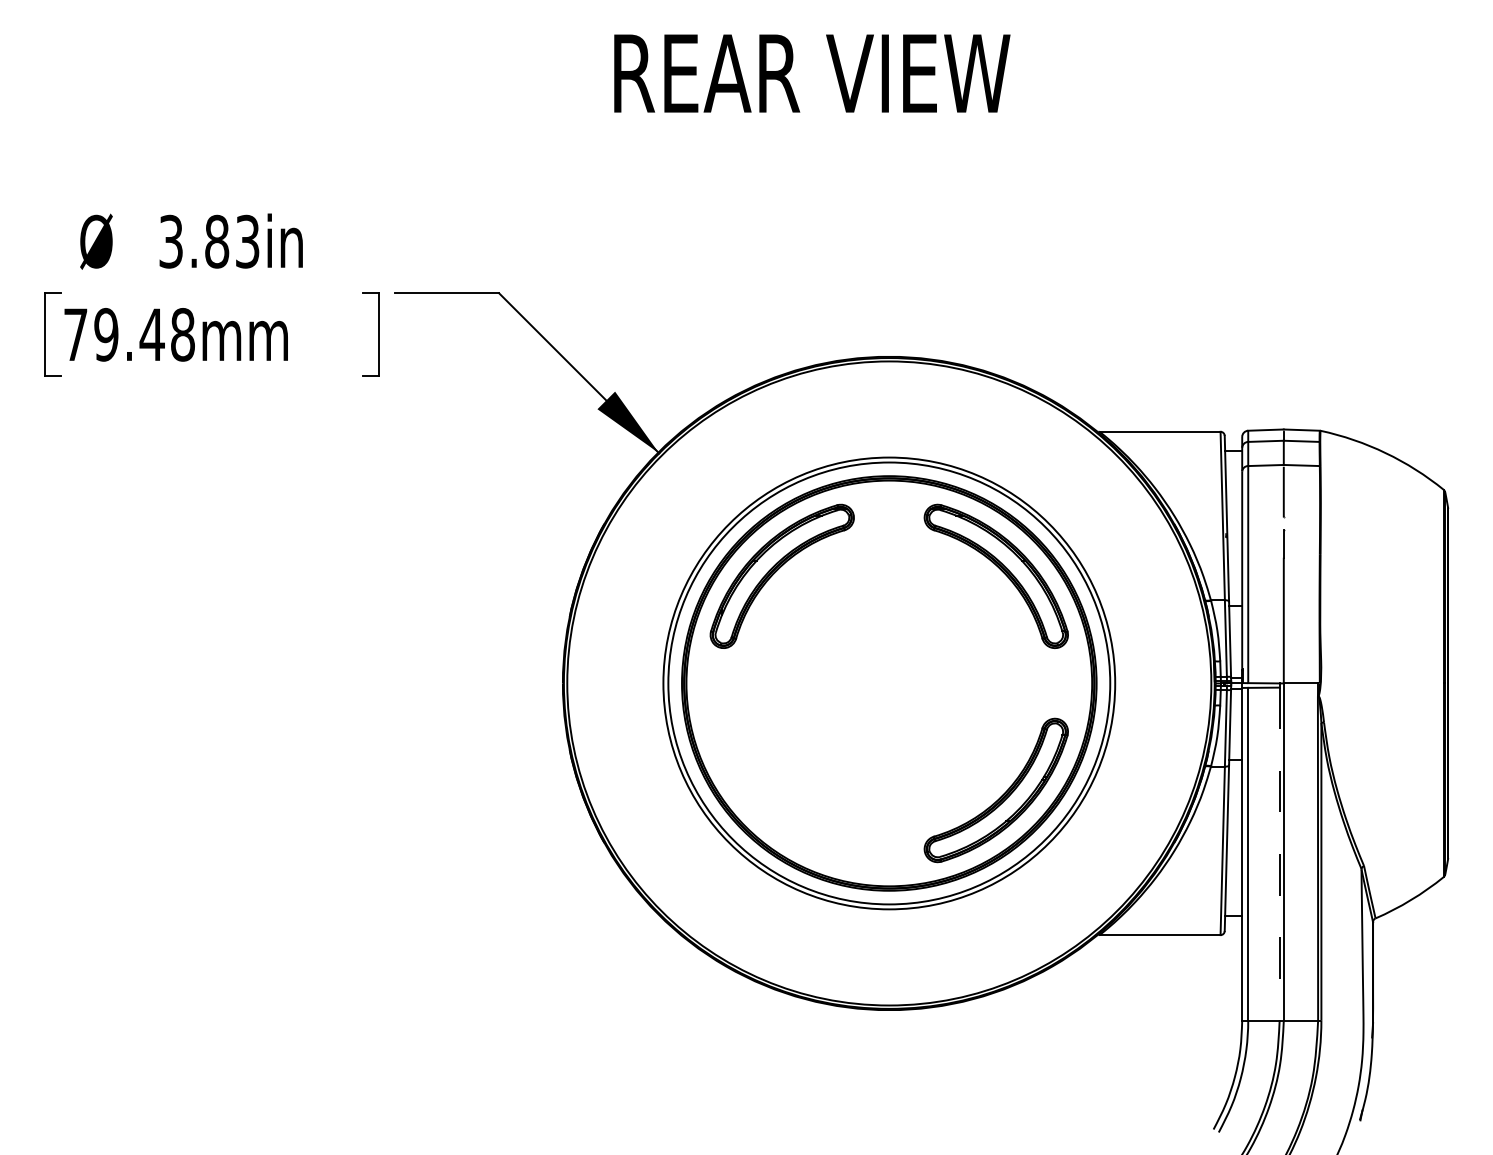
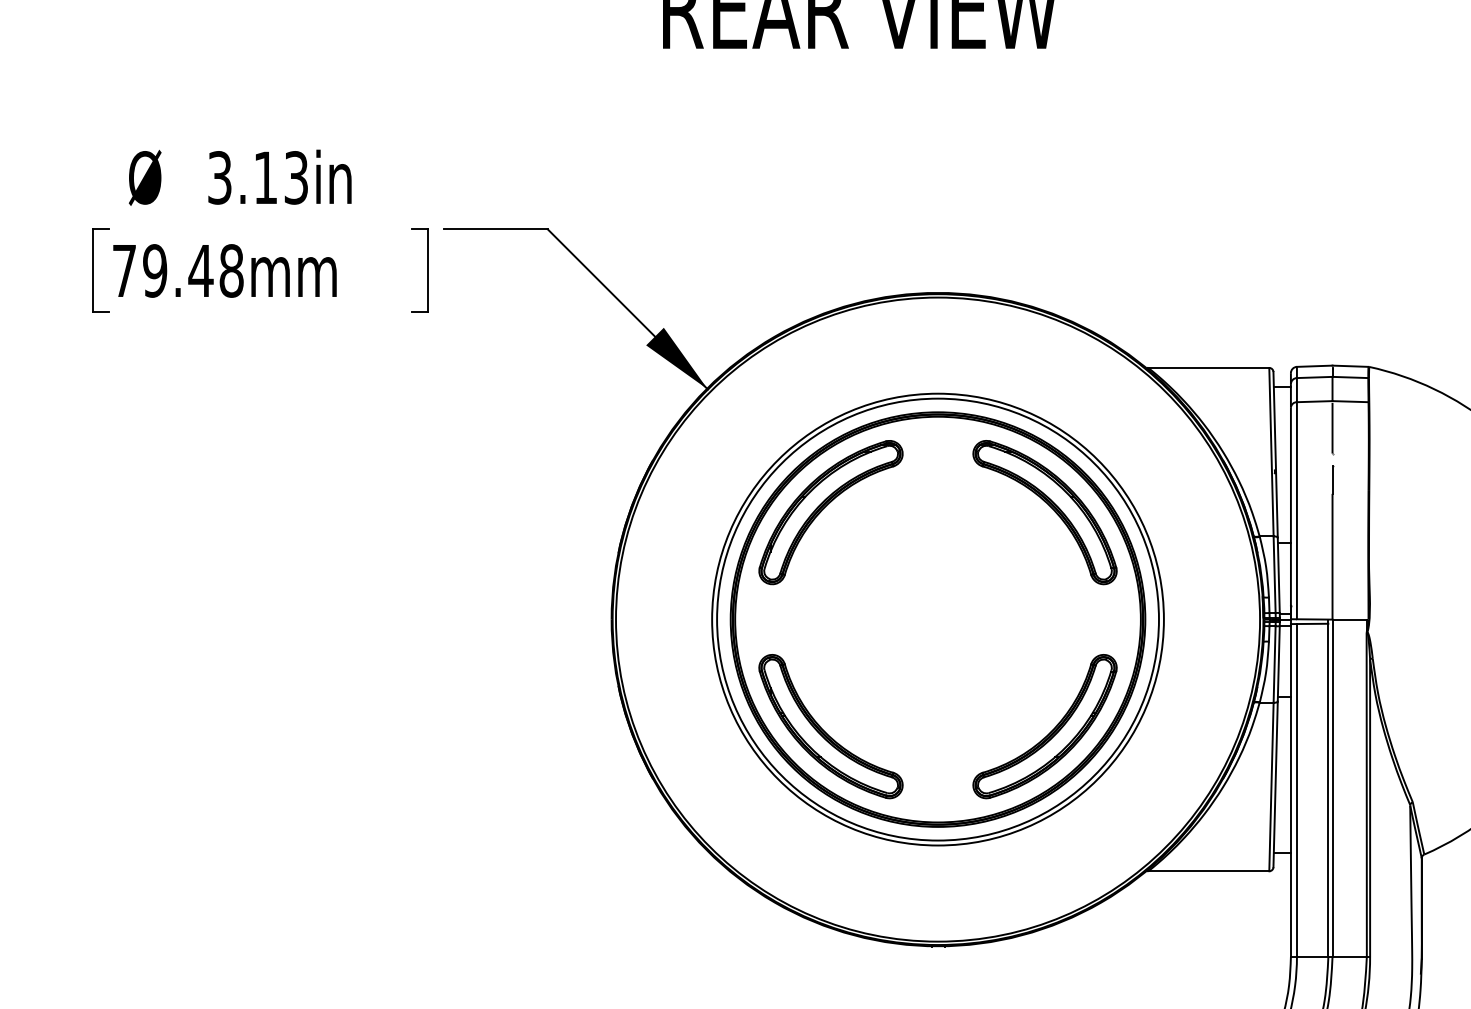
text: (217, 241) -> (266, 177), 3.83in -> 3.13in
part: (776, 794) -> (825, 730), added
line: (1279, 854) -> (1328, 790), dashed -> solid

